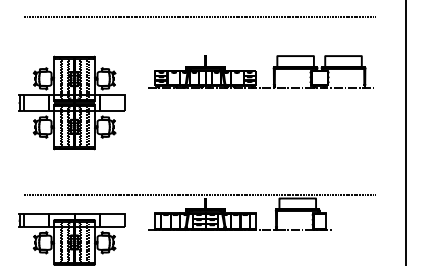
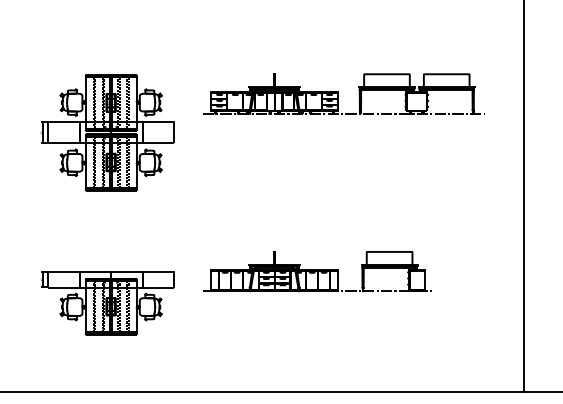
line: (199, 17) -> (266, 25), removed
line: (199, 194) -> (266, 247), removed

